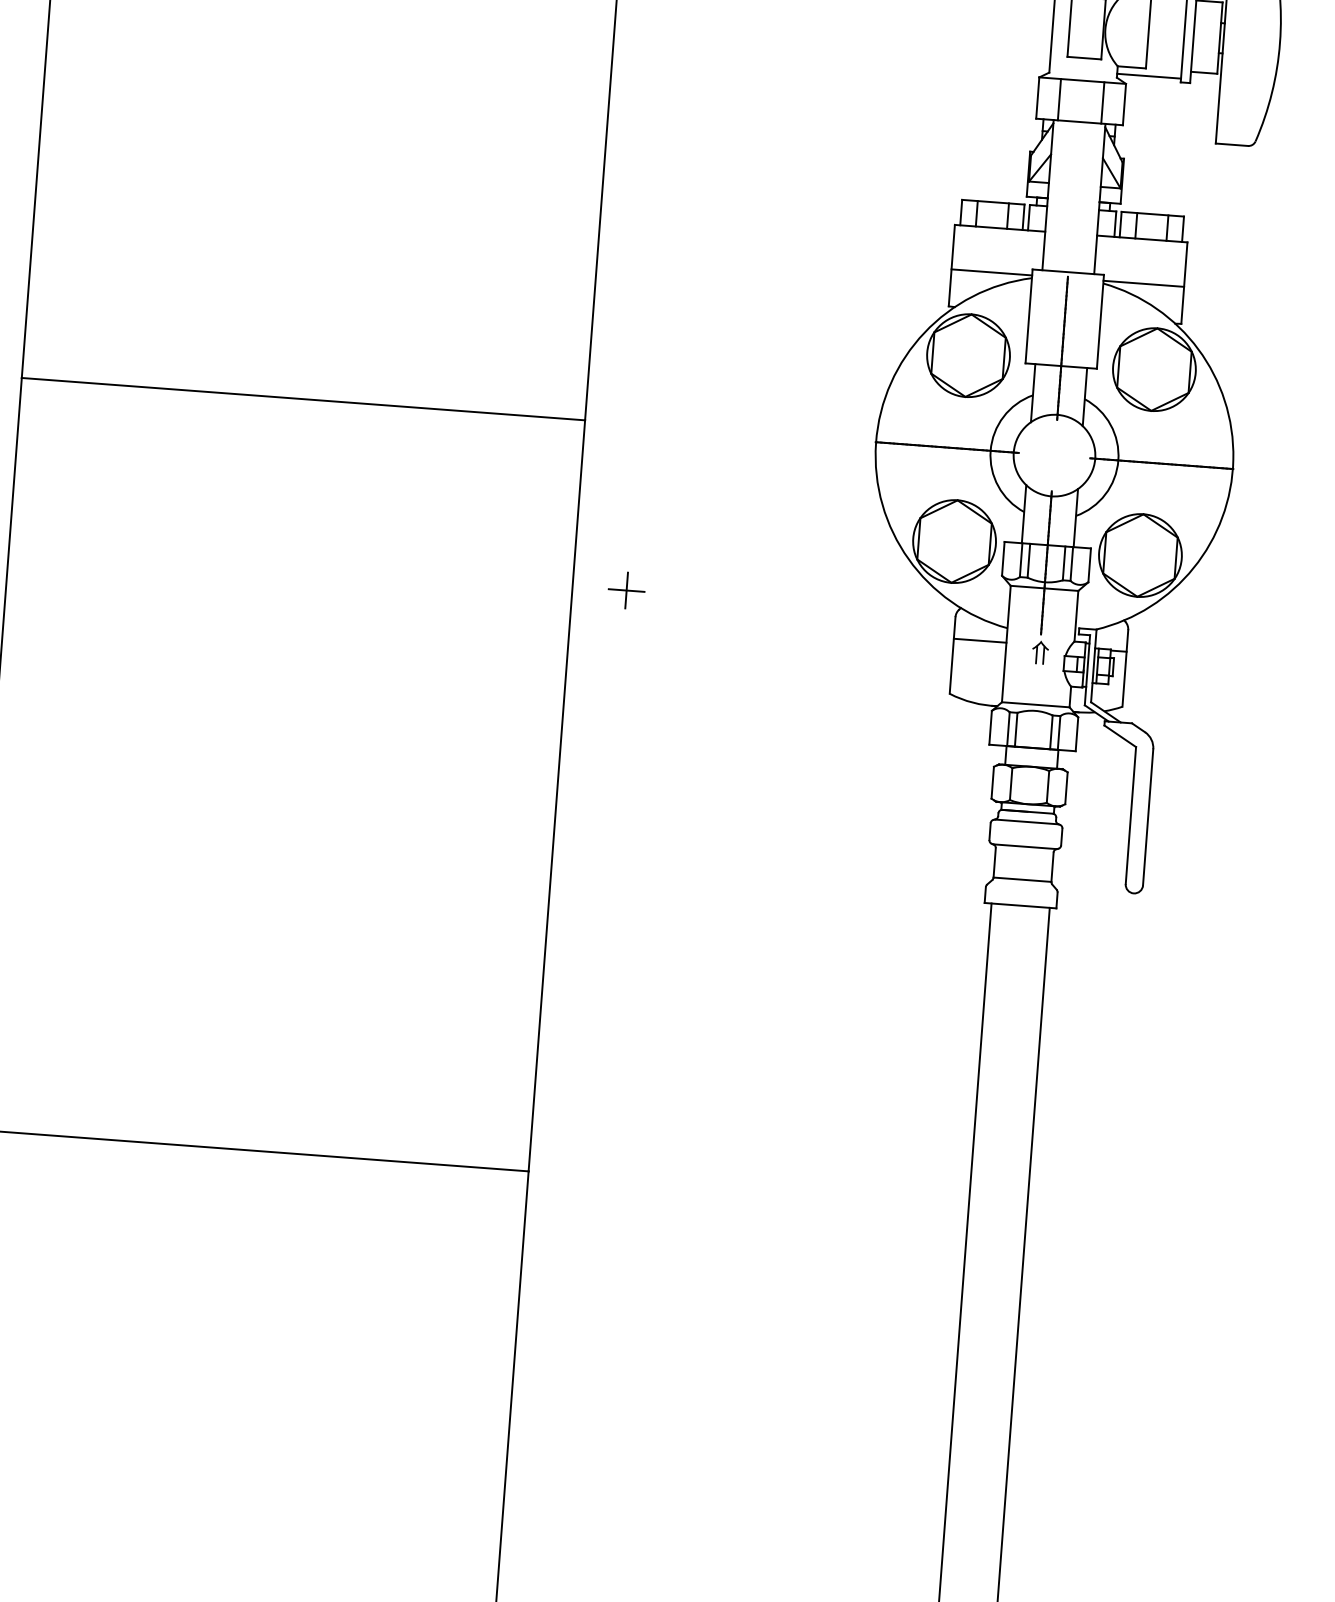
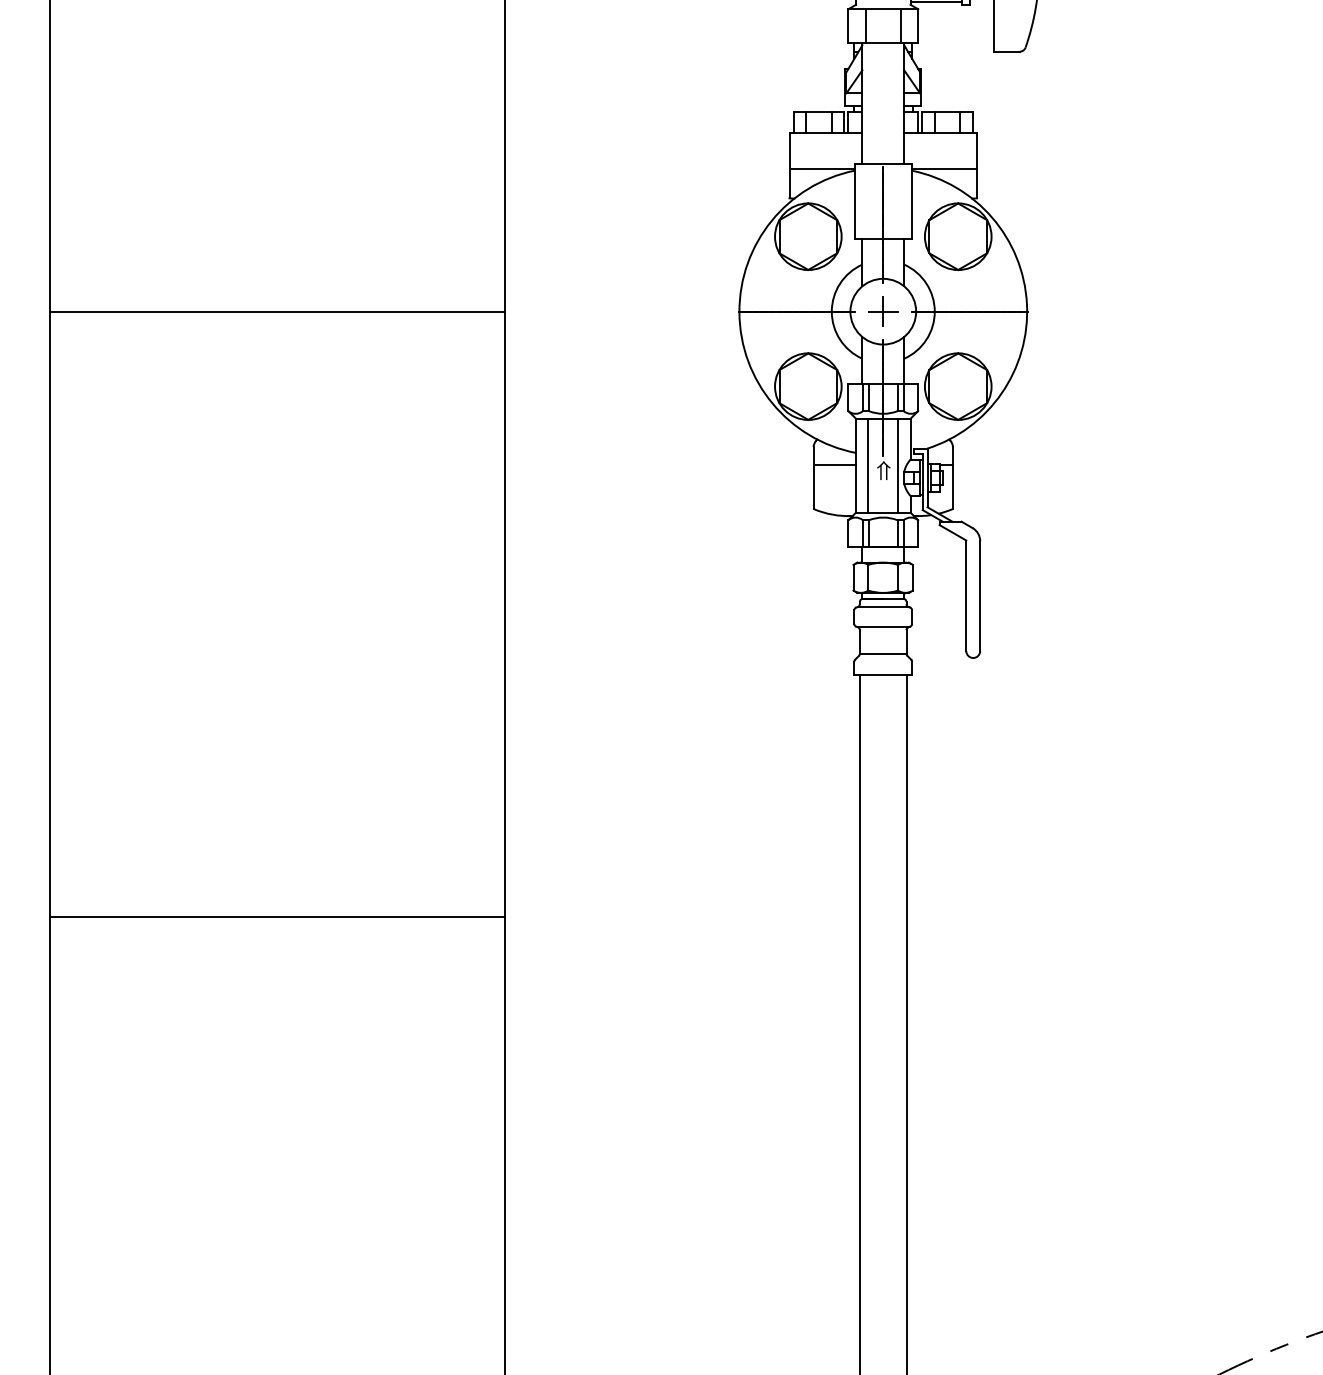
part: (626, 590) -> (883, 311), moved
line: (1021, 644) -> (868, 465), added
line: (1059, 647) -> (898, 465), added

